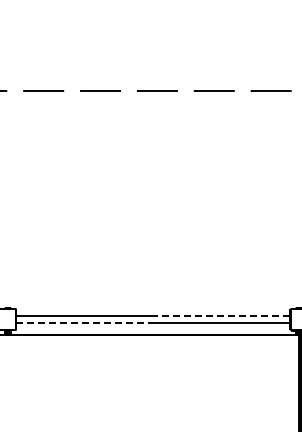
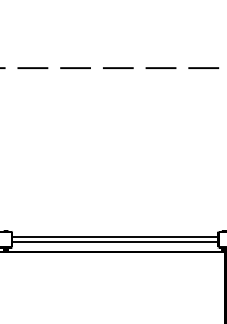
line: (221, 316) -> (166, 237), dashed -> solid
line: (84, 322) -> (63, 241), dashed -> solid

